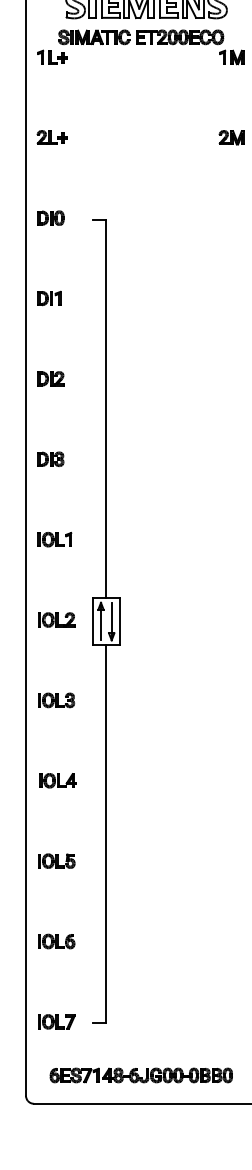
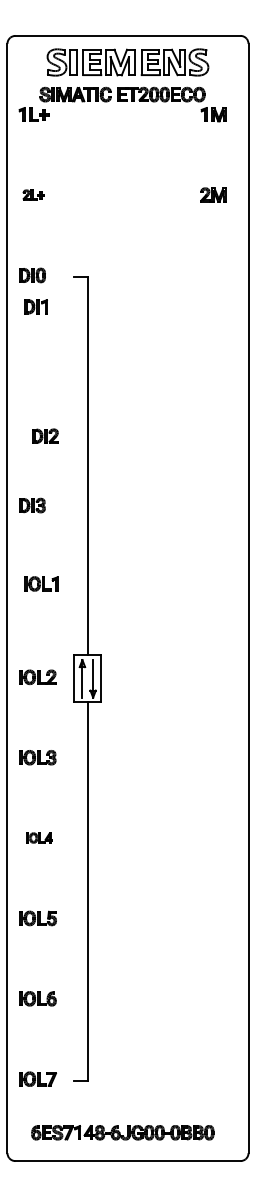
part: (52, 137) -> (33, 194), size x0.7
part: (49, 298) -> (35, 306), moved
part: (51, 378) -> (45, 435), moved
part: (51, 459) -> (32, 505), moved
part: (55, 539) -> (41, 583), moved
part: (58, 780) -> (39, 837), size x0.7

